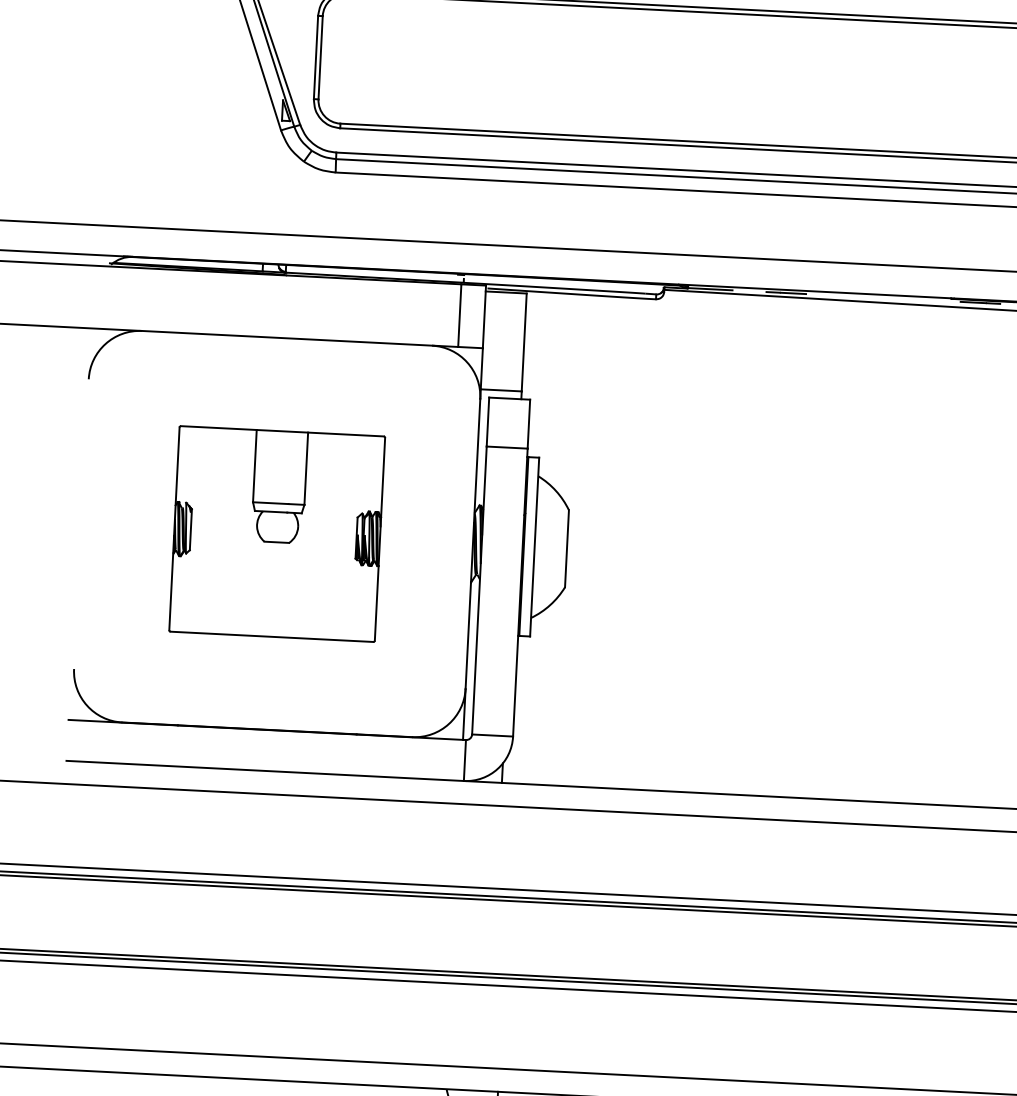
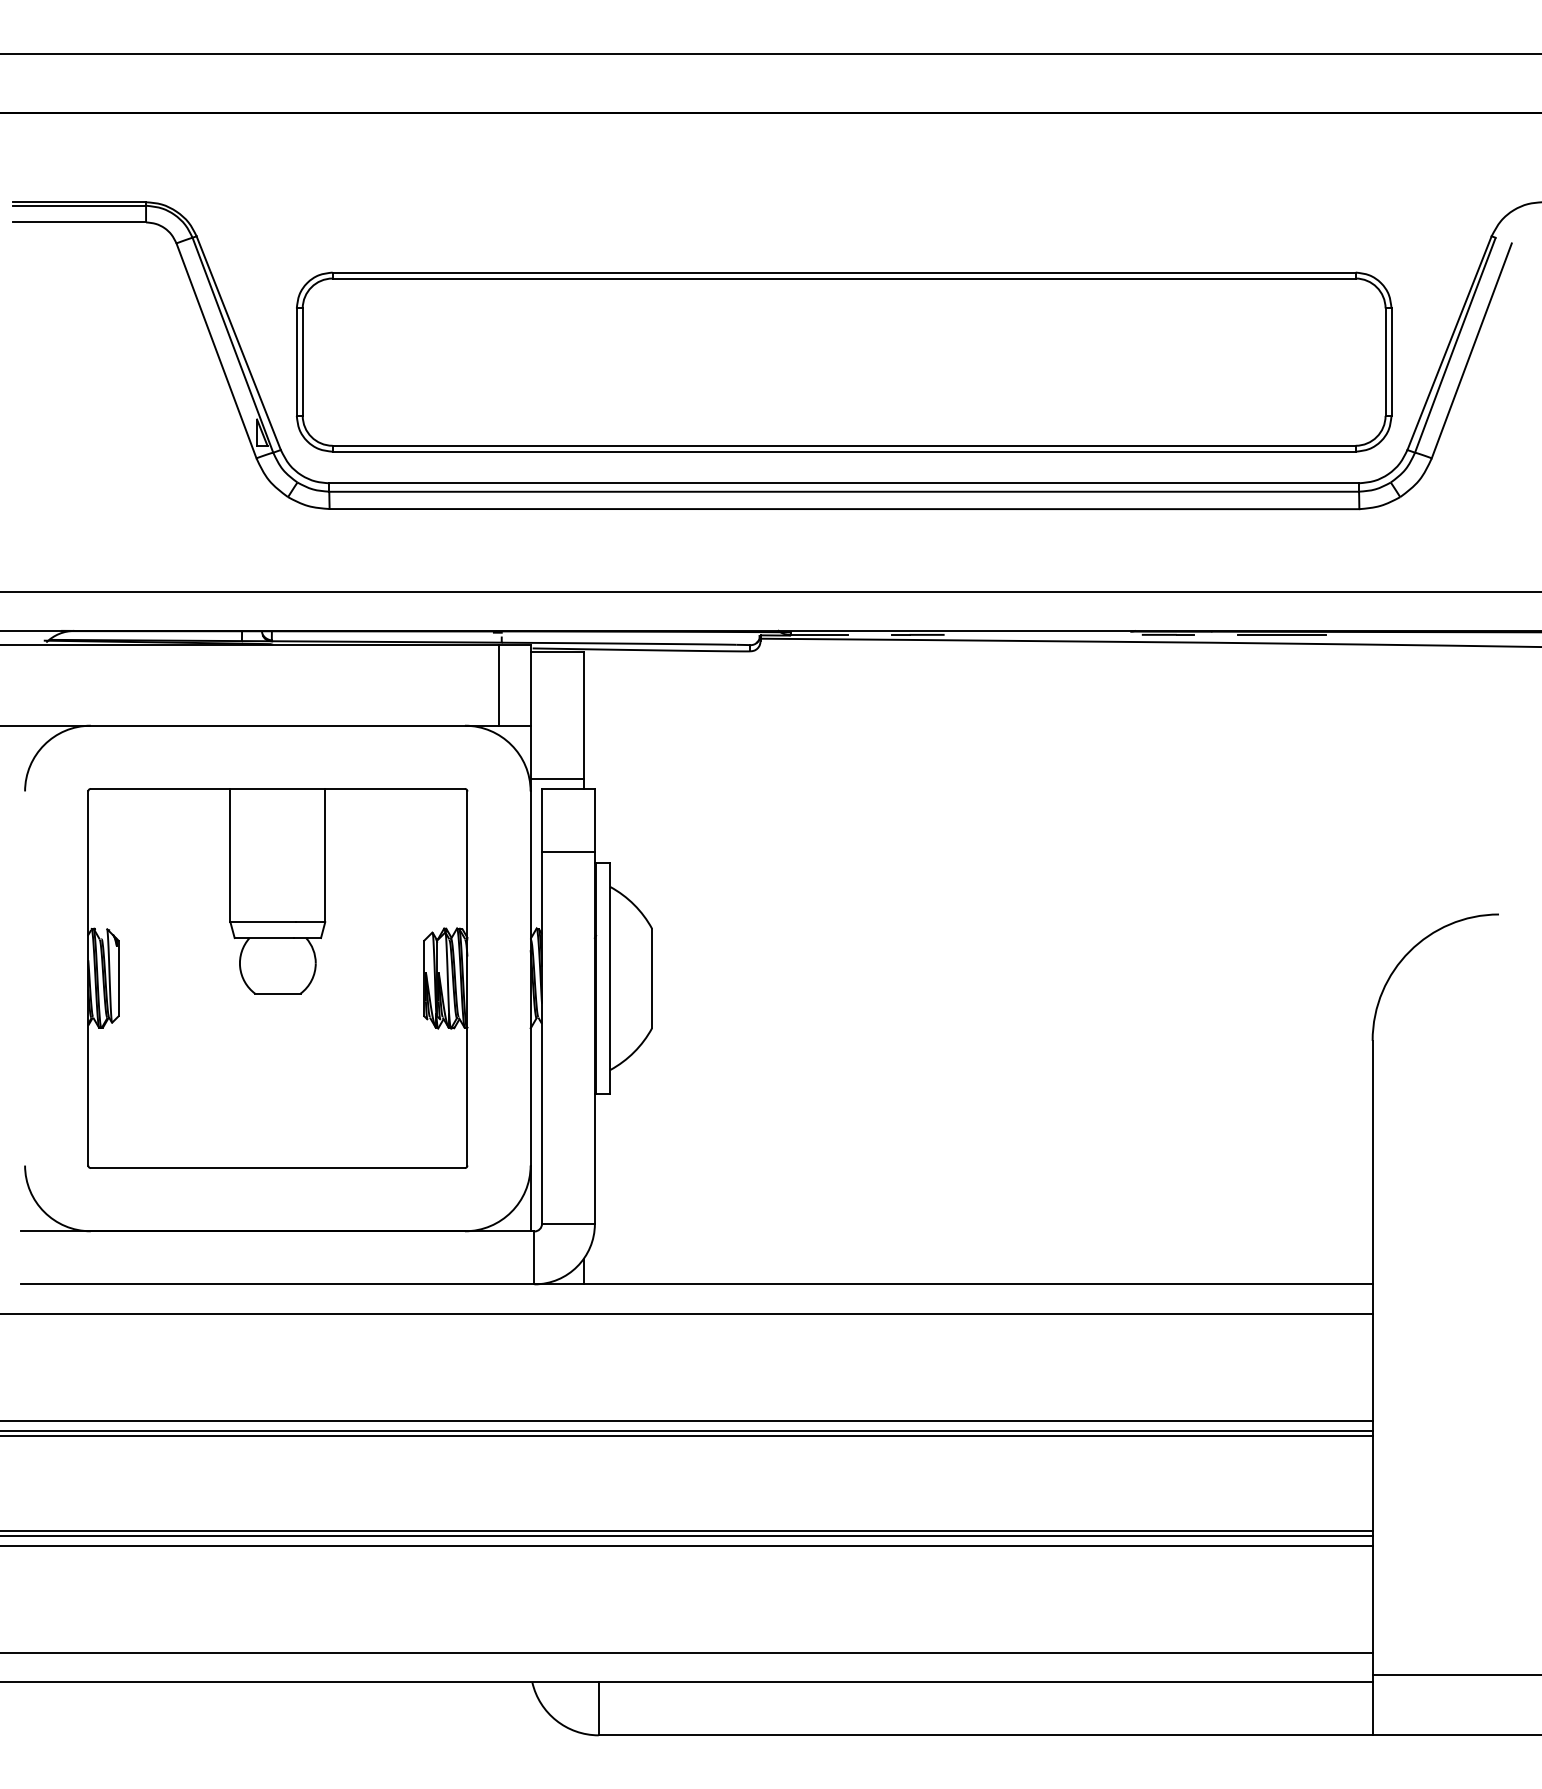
part: (276, 534) -> (277, 978), size x1.43

